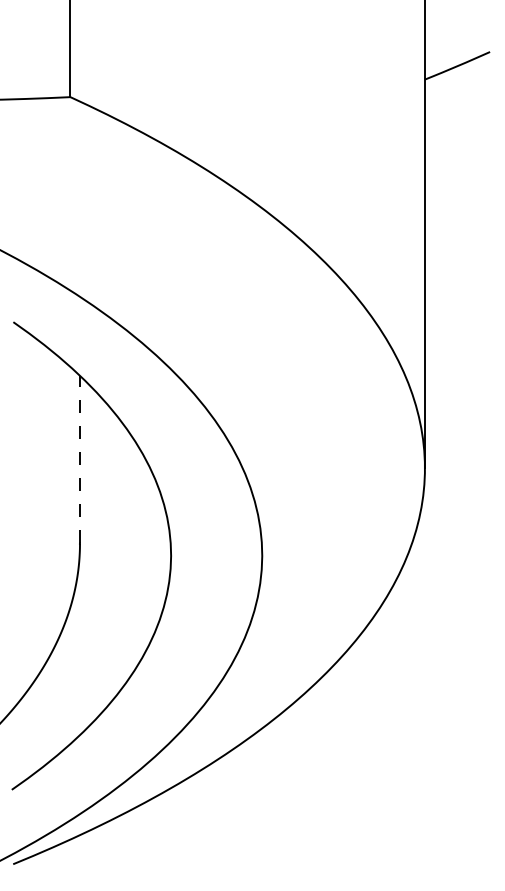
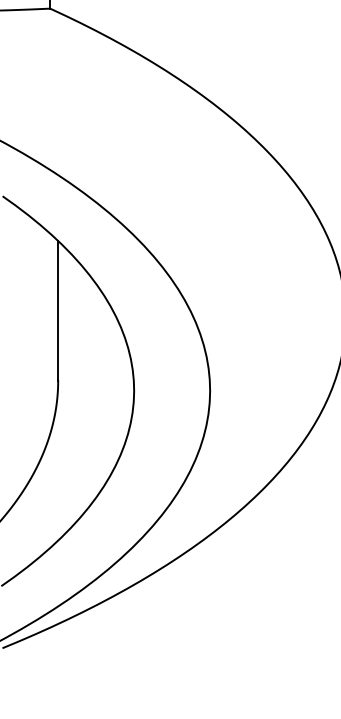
line: (80, 459) -> (58, 310), dashed -> solid

